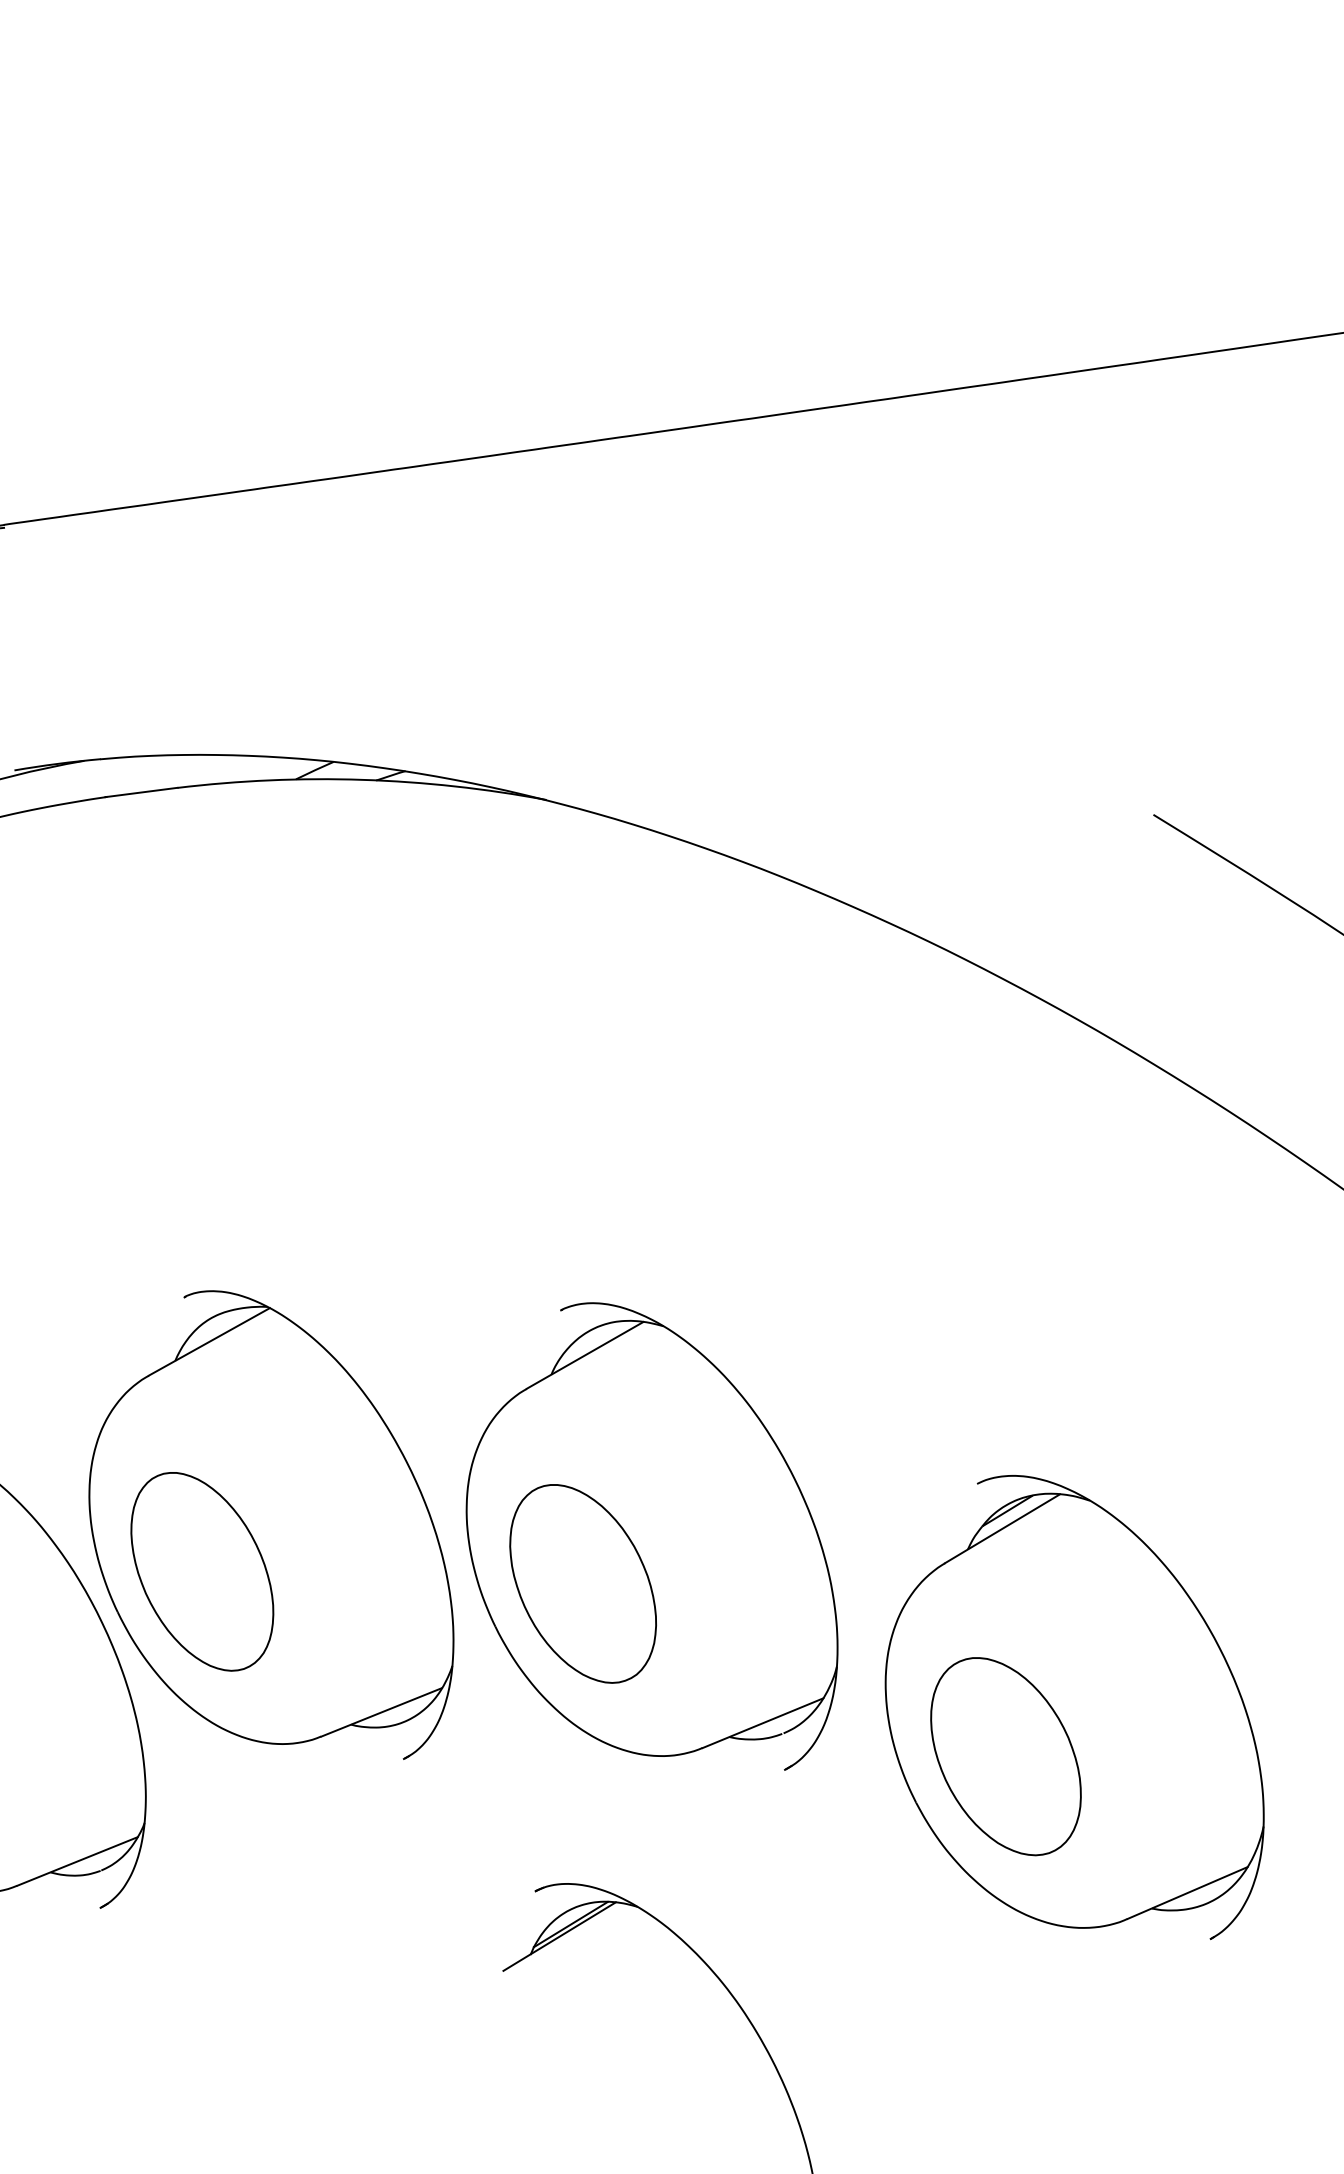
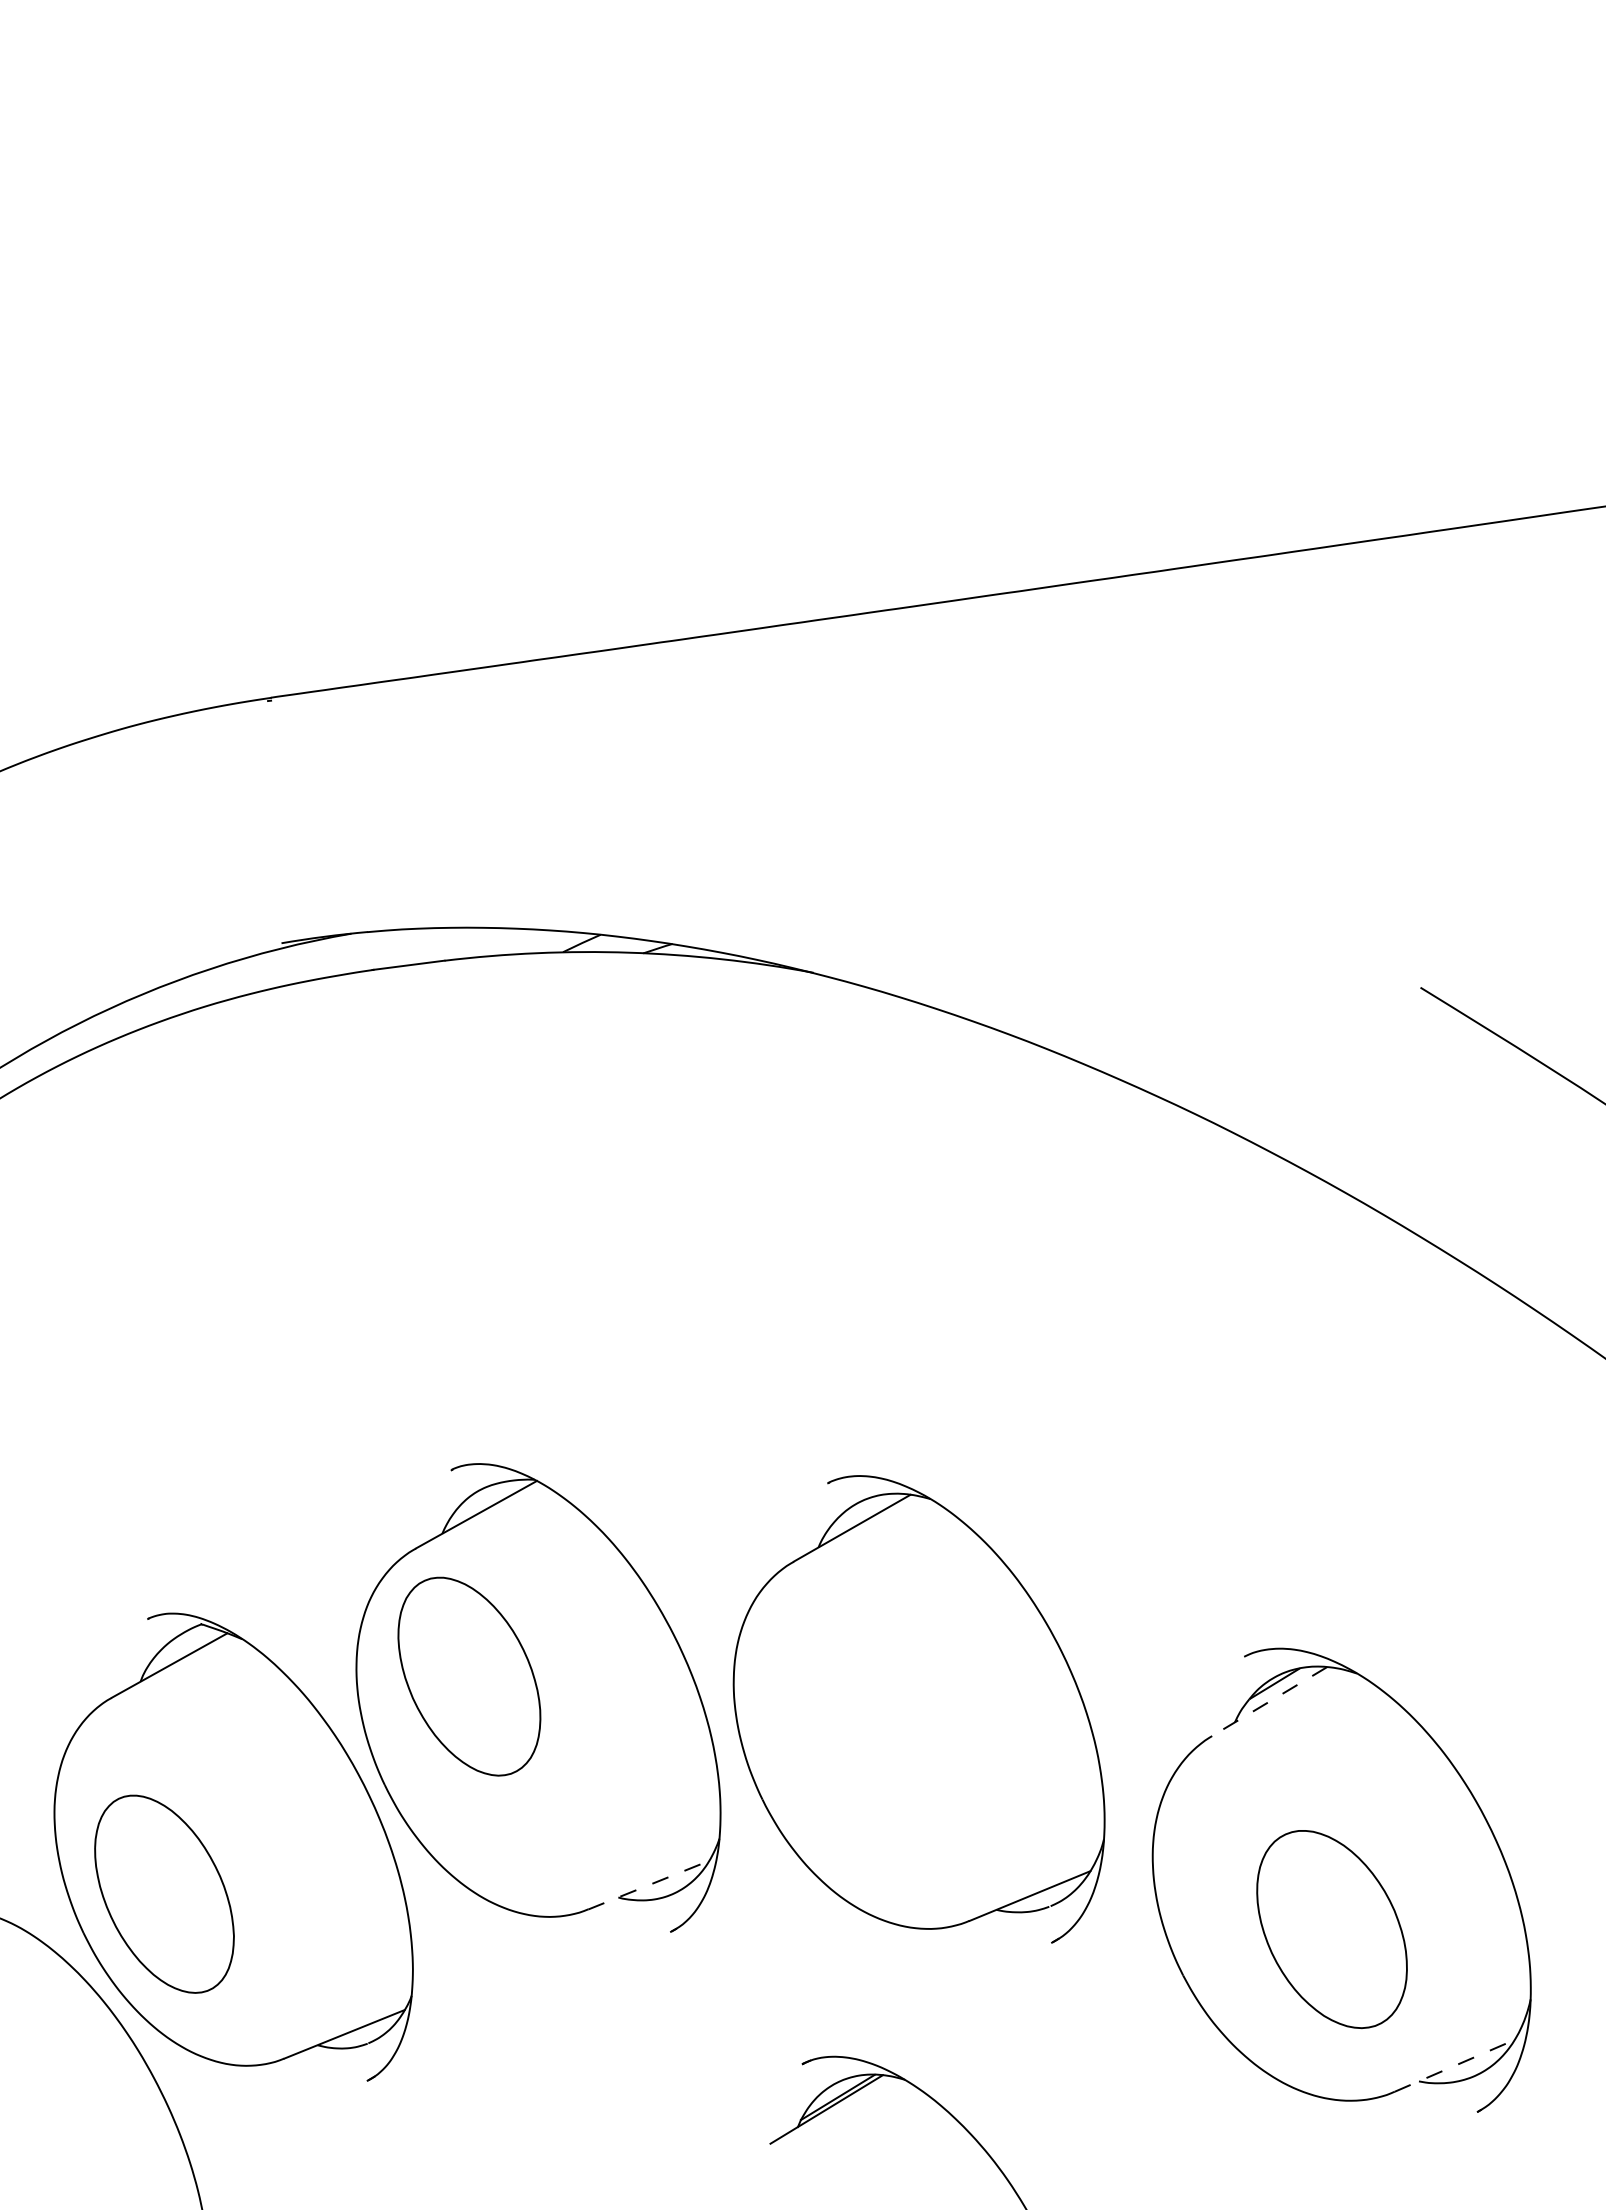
line: (1002, 1528) -> (1269, 1701), solid -> dashed
part: (202, 1571) -> (469, 1676), moved
part: (583, 1583) -> (850, 1756), removed
line: (382, 1712) -> (649, 1885), solid -> dashed
part: (1005, 1756) -> (1331, 1929), moved
line: (1188, 1892) -> (1455, 2065), solid -> dashed

